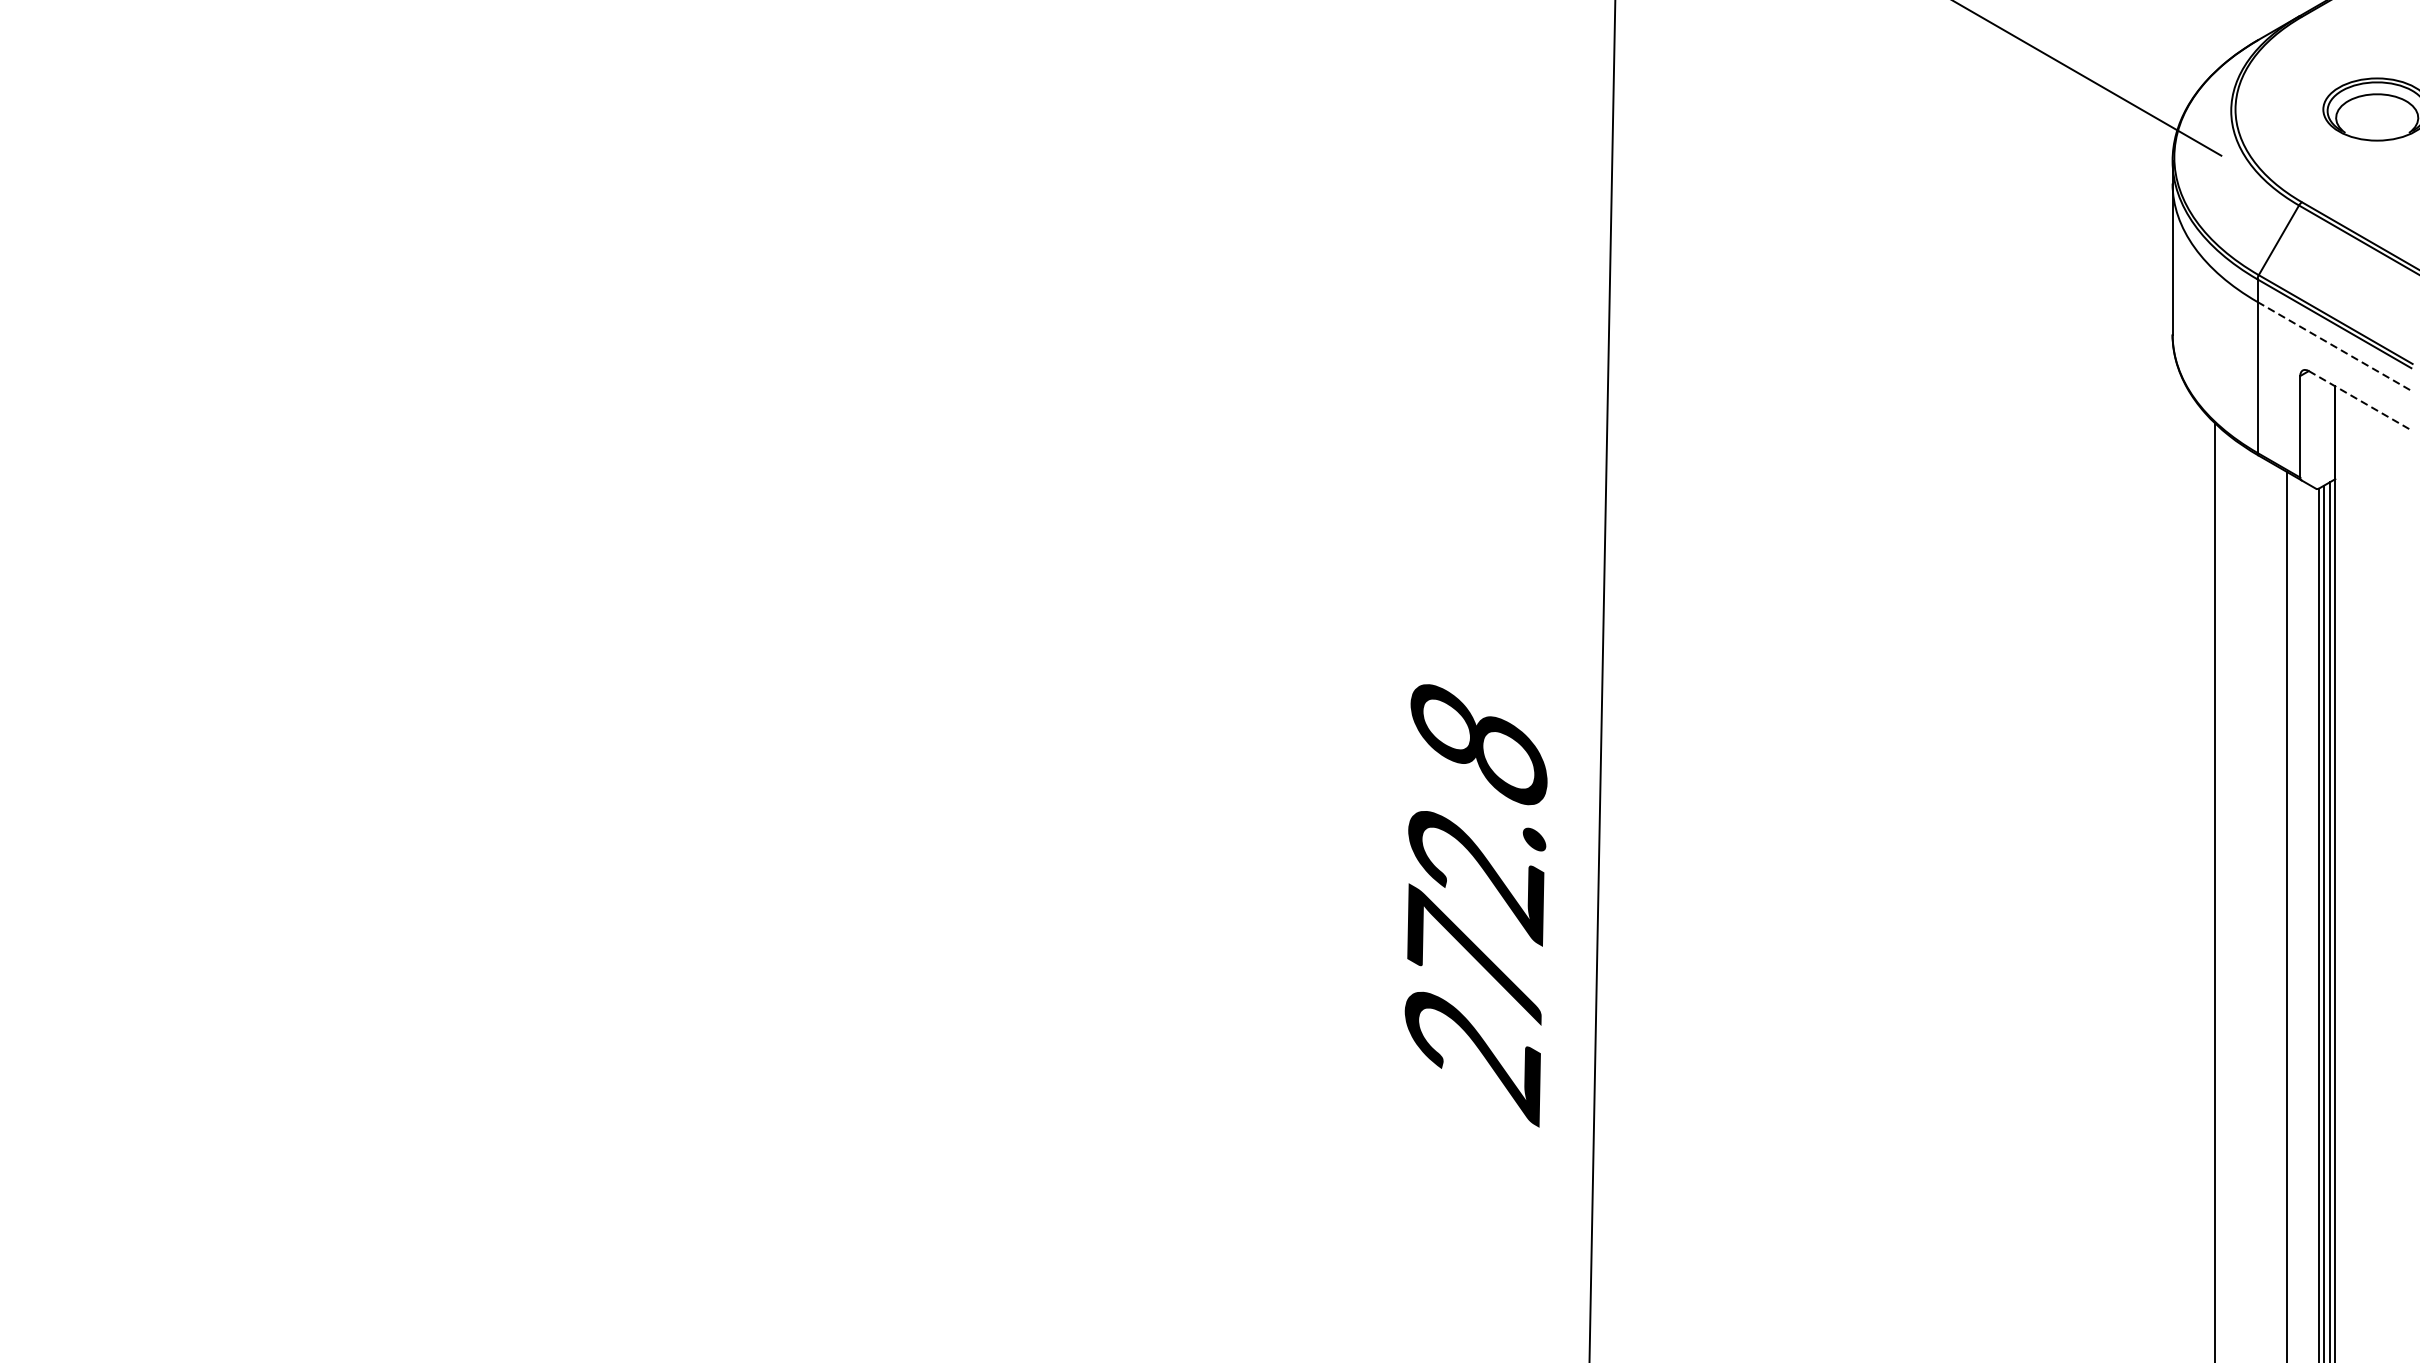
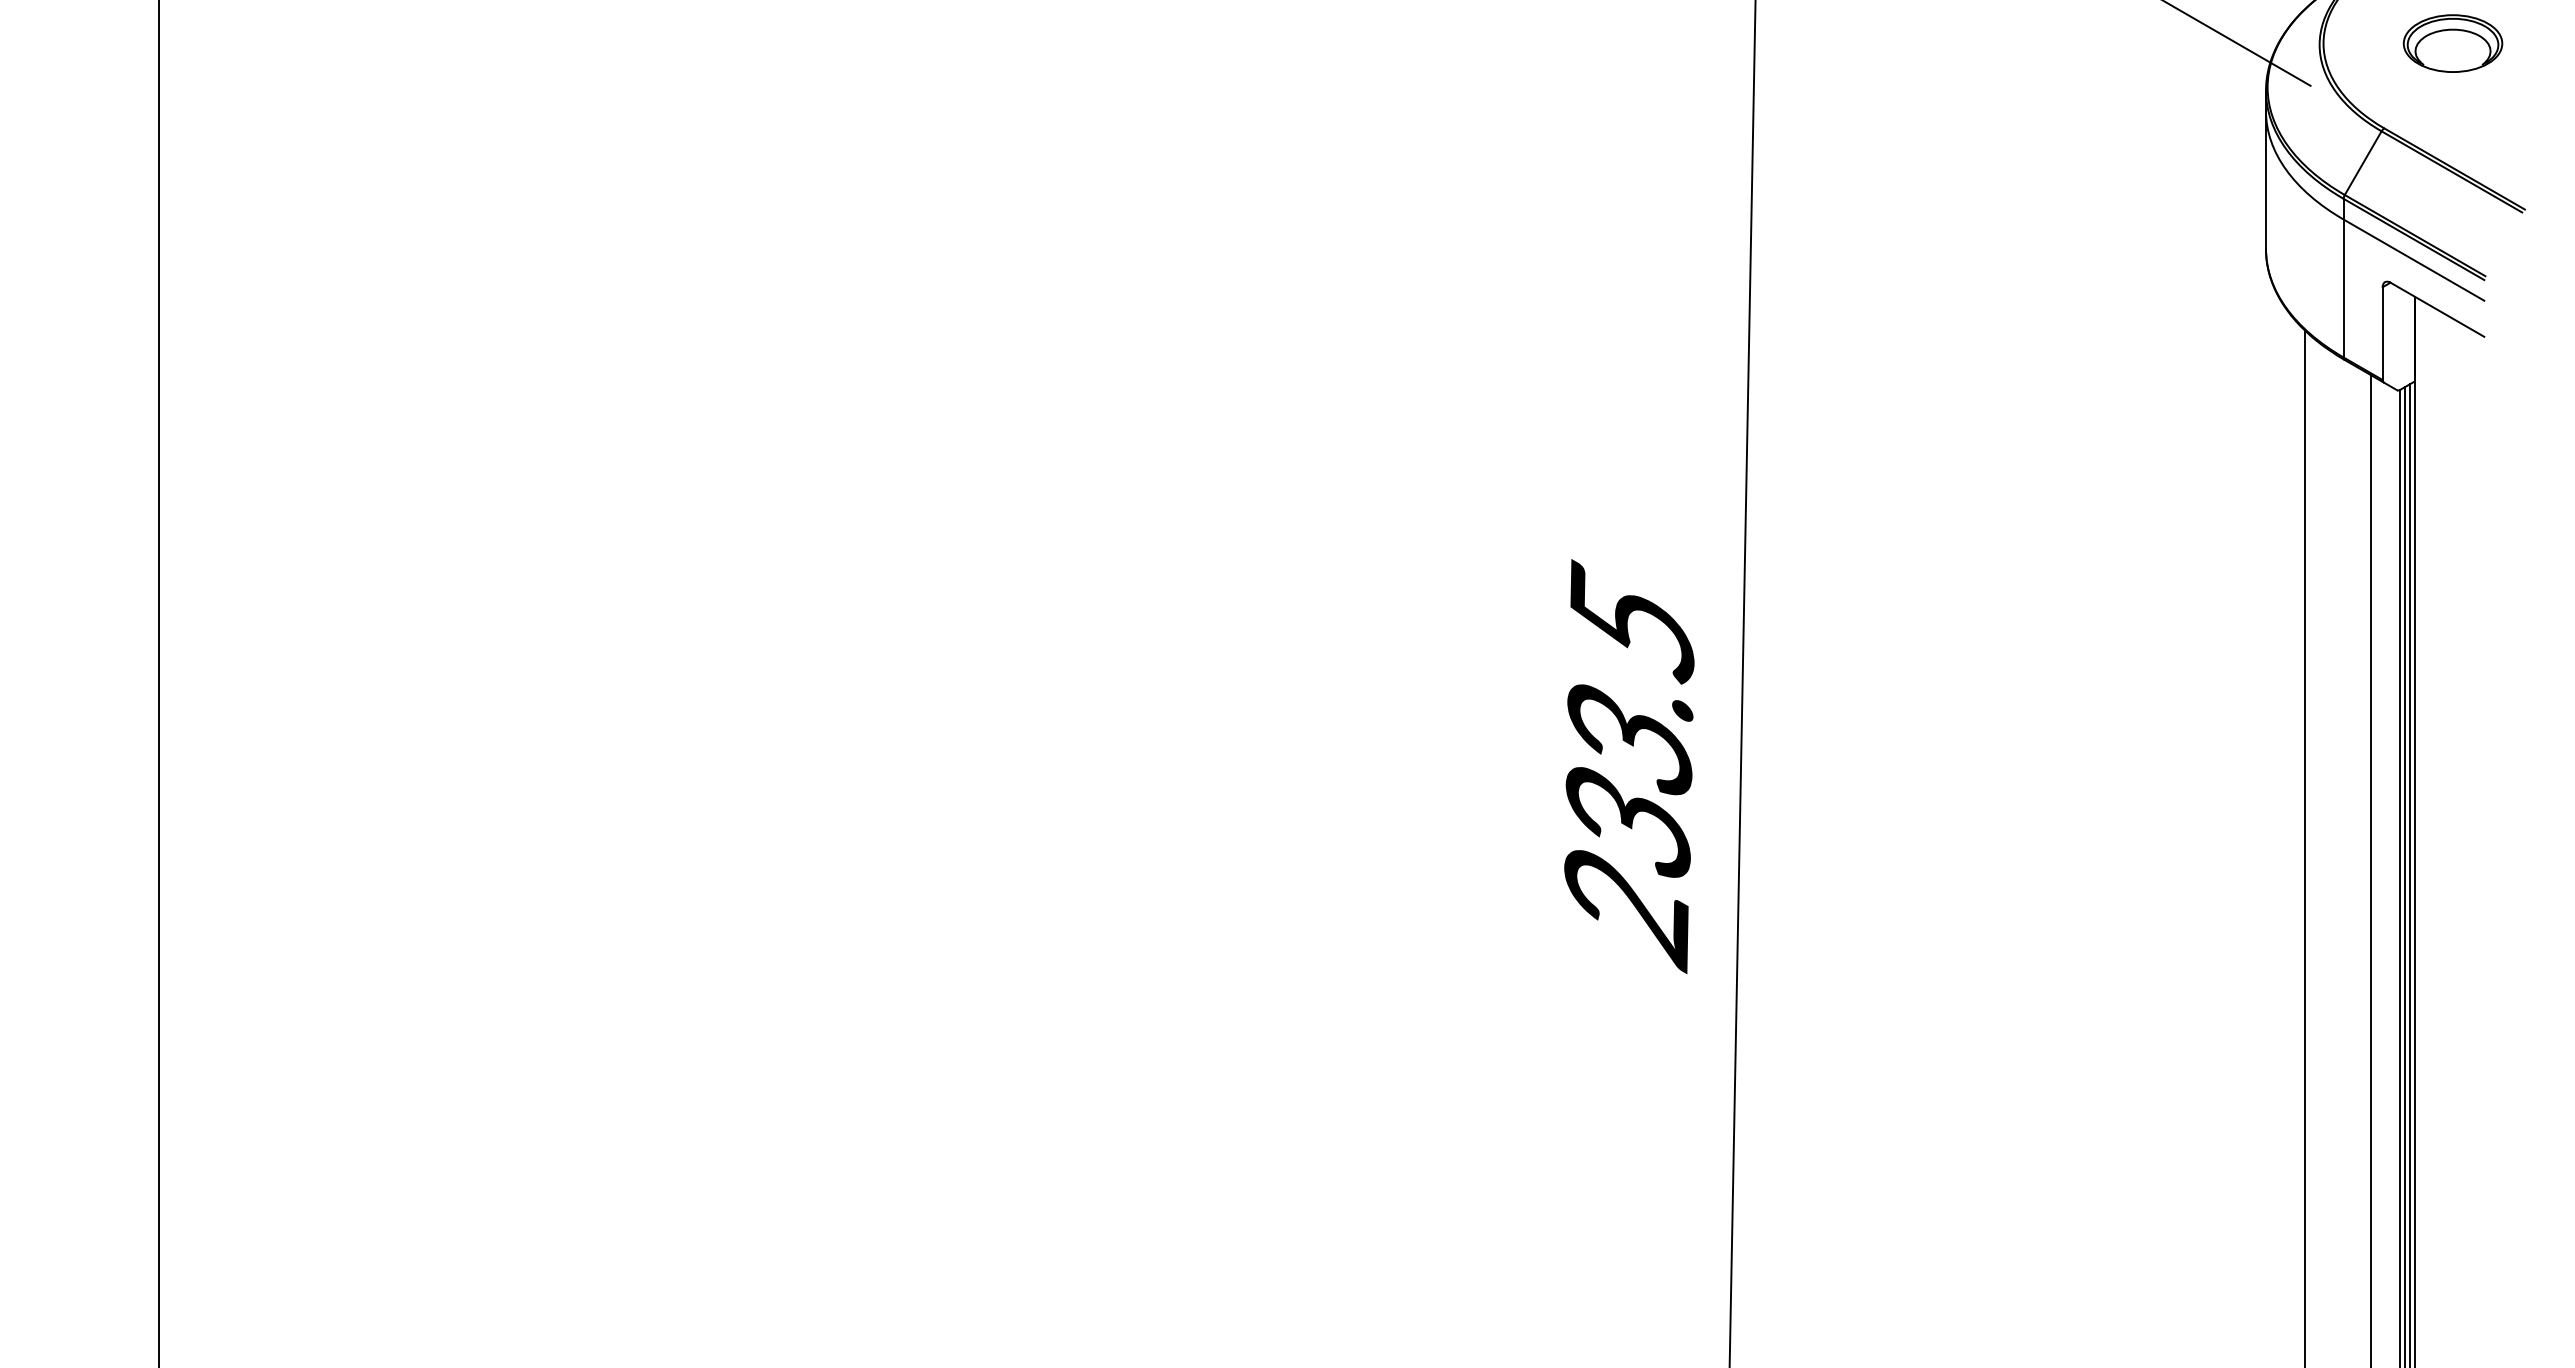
line: (2335, 346) -> (2414, 260), dashed -> solid
line: (2360, 401) -> (2437, 310), dashed -> solid
text: (1476, 848) -> (1629, 719), 272.8 -> 233.5

